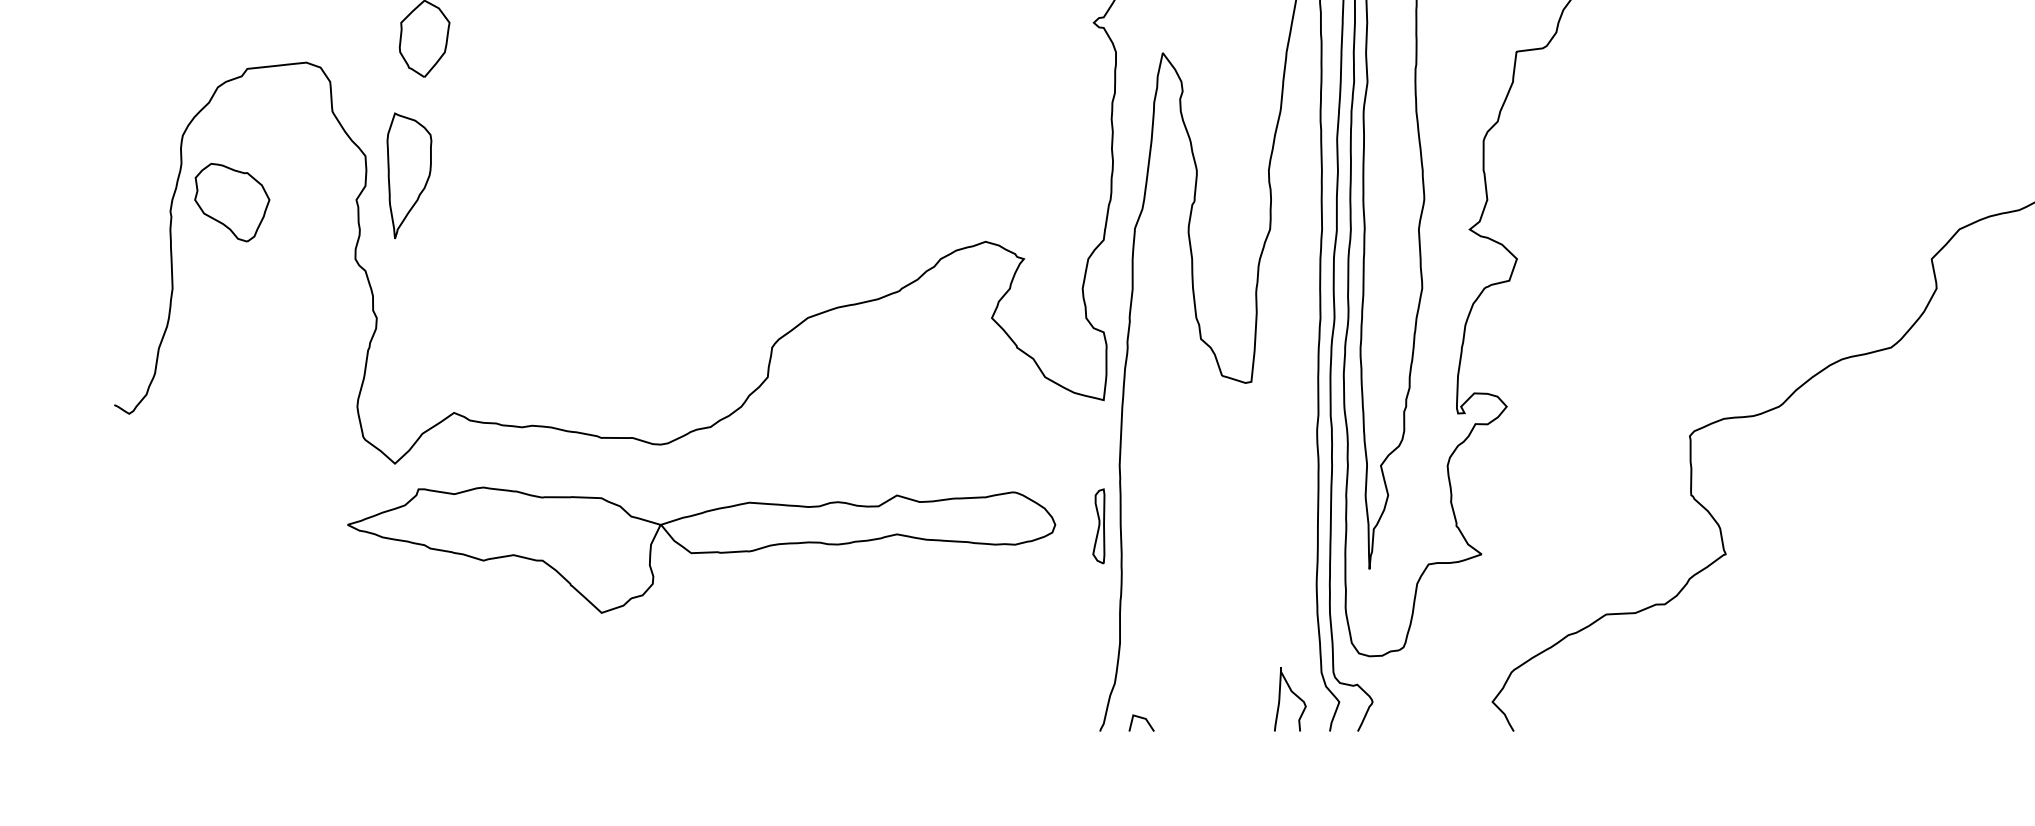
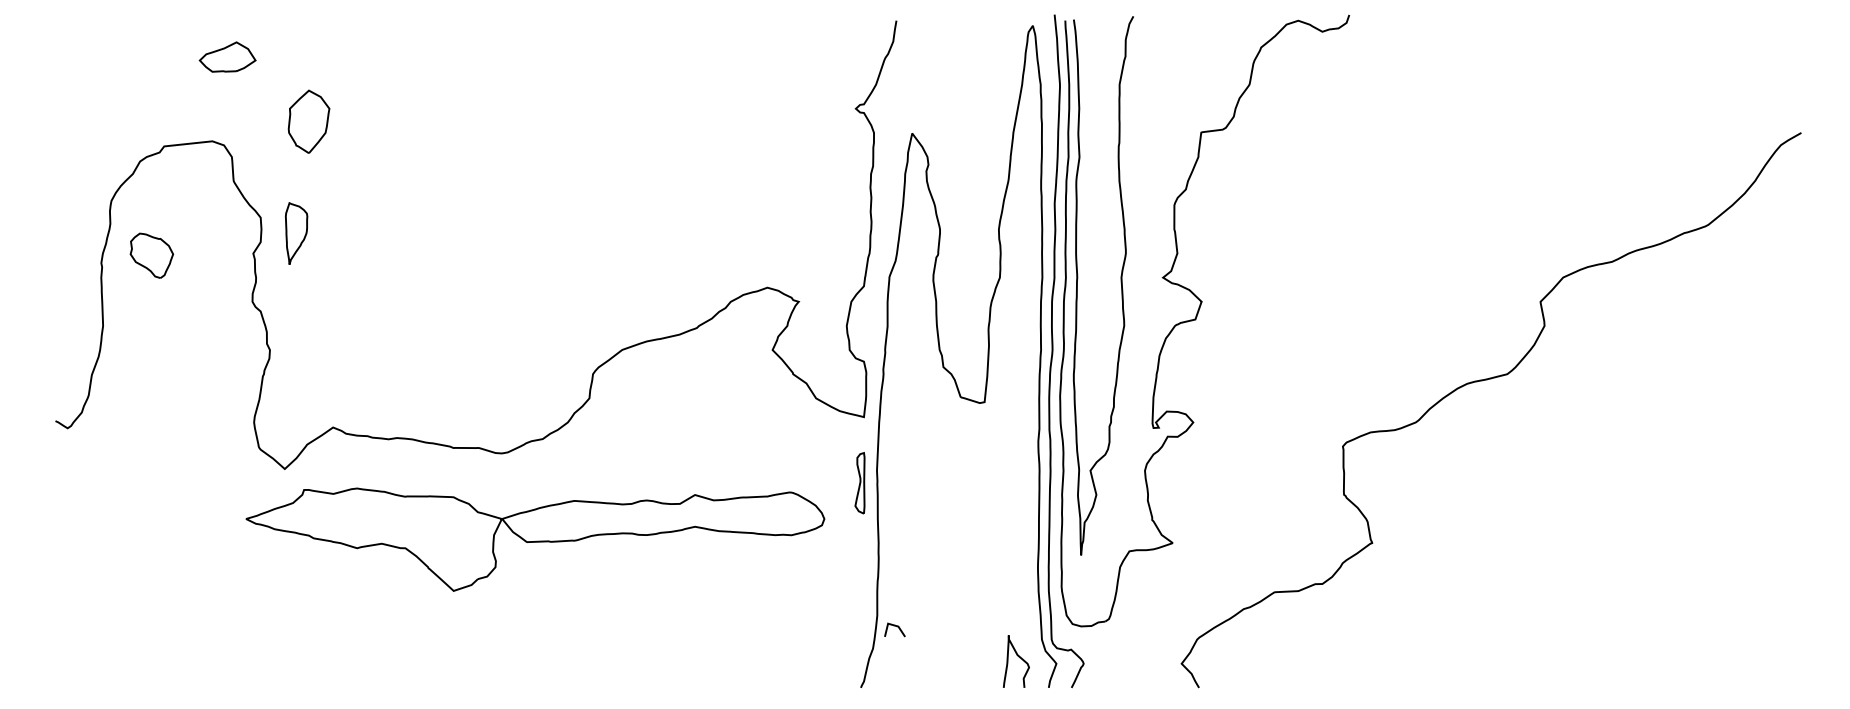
part: (409, 175) -> (296, 233), size x0.6
part: (231, 202) -> (151, 255), size x0.7
part: (1098, 526) -> (859, 483), moved
line: (1141, 718) -> (894, 626), moved

